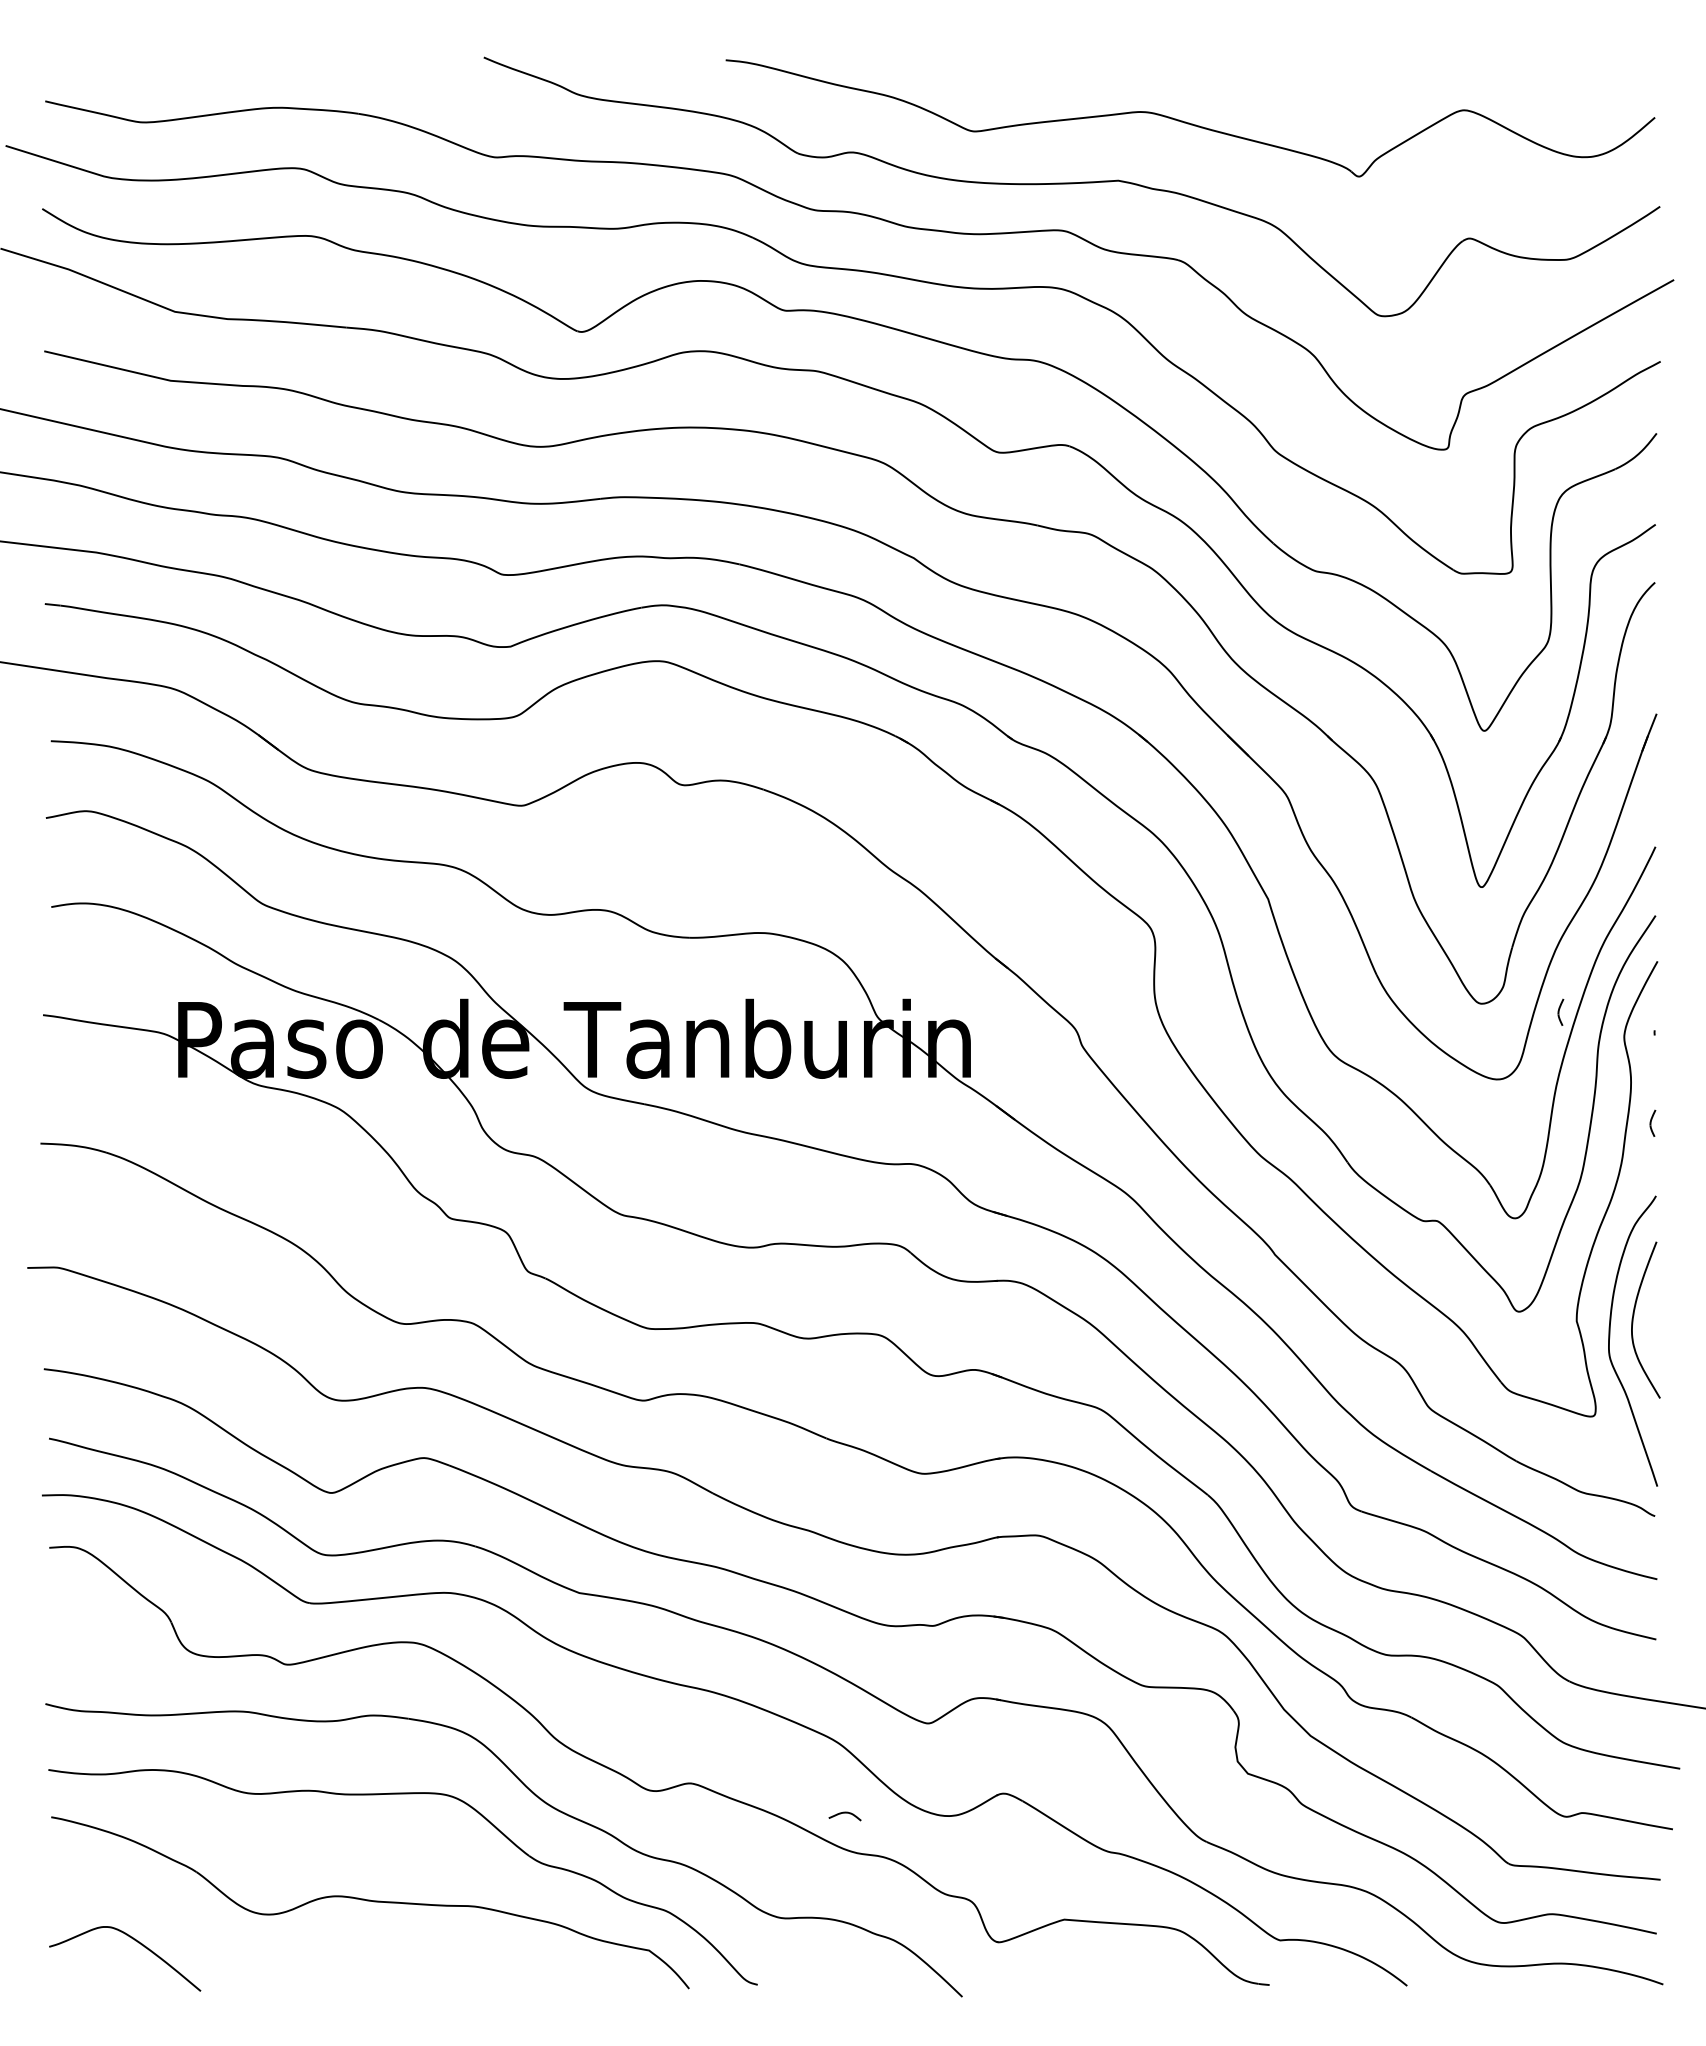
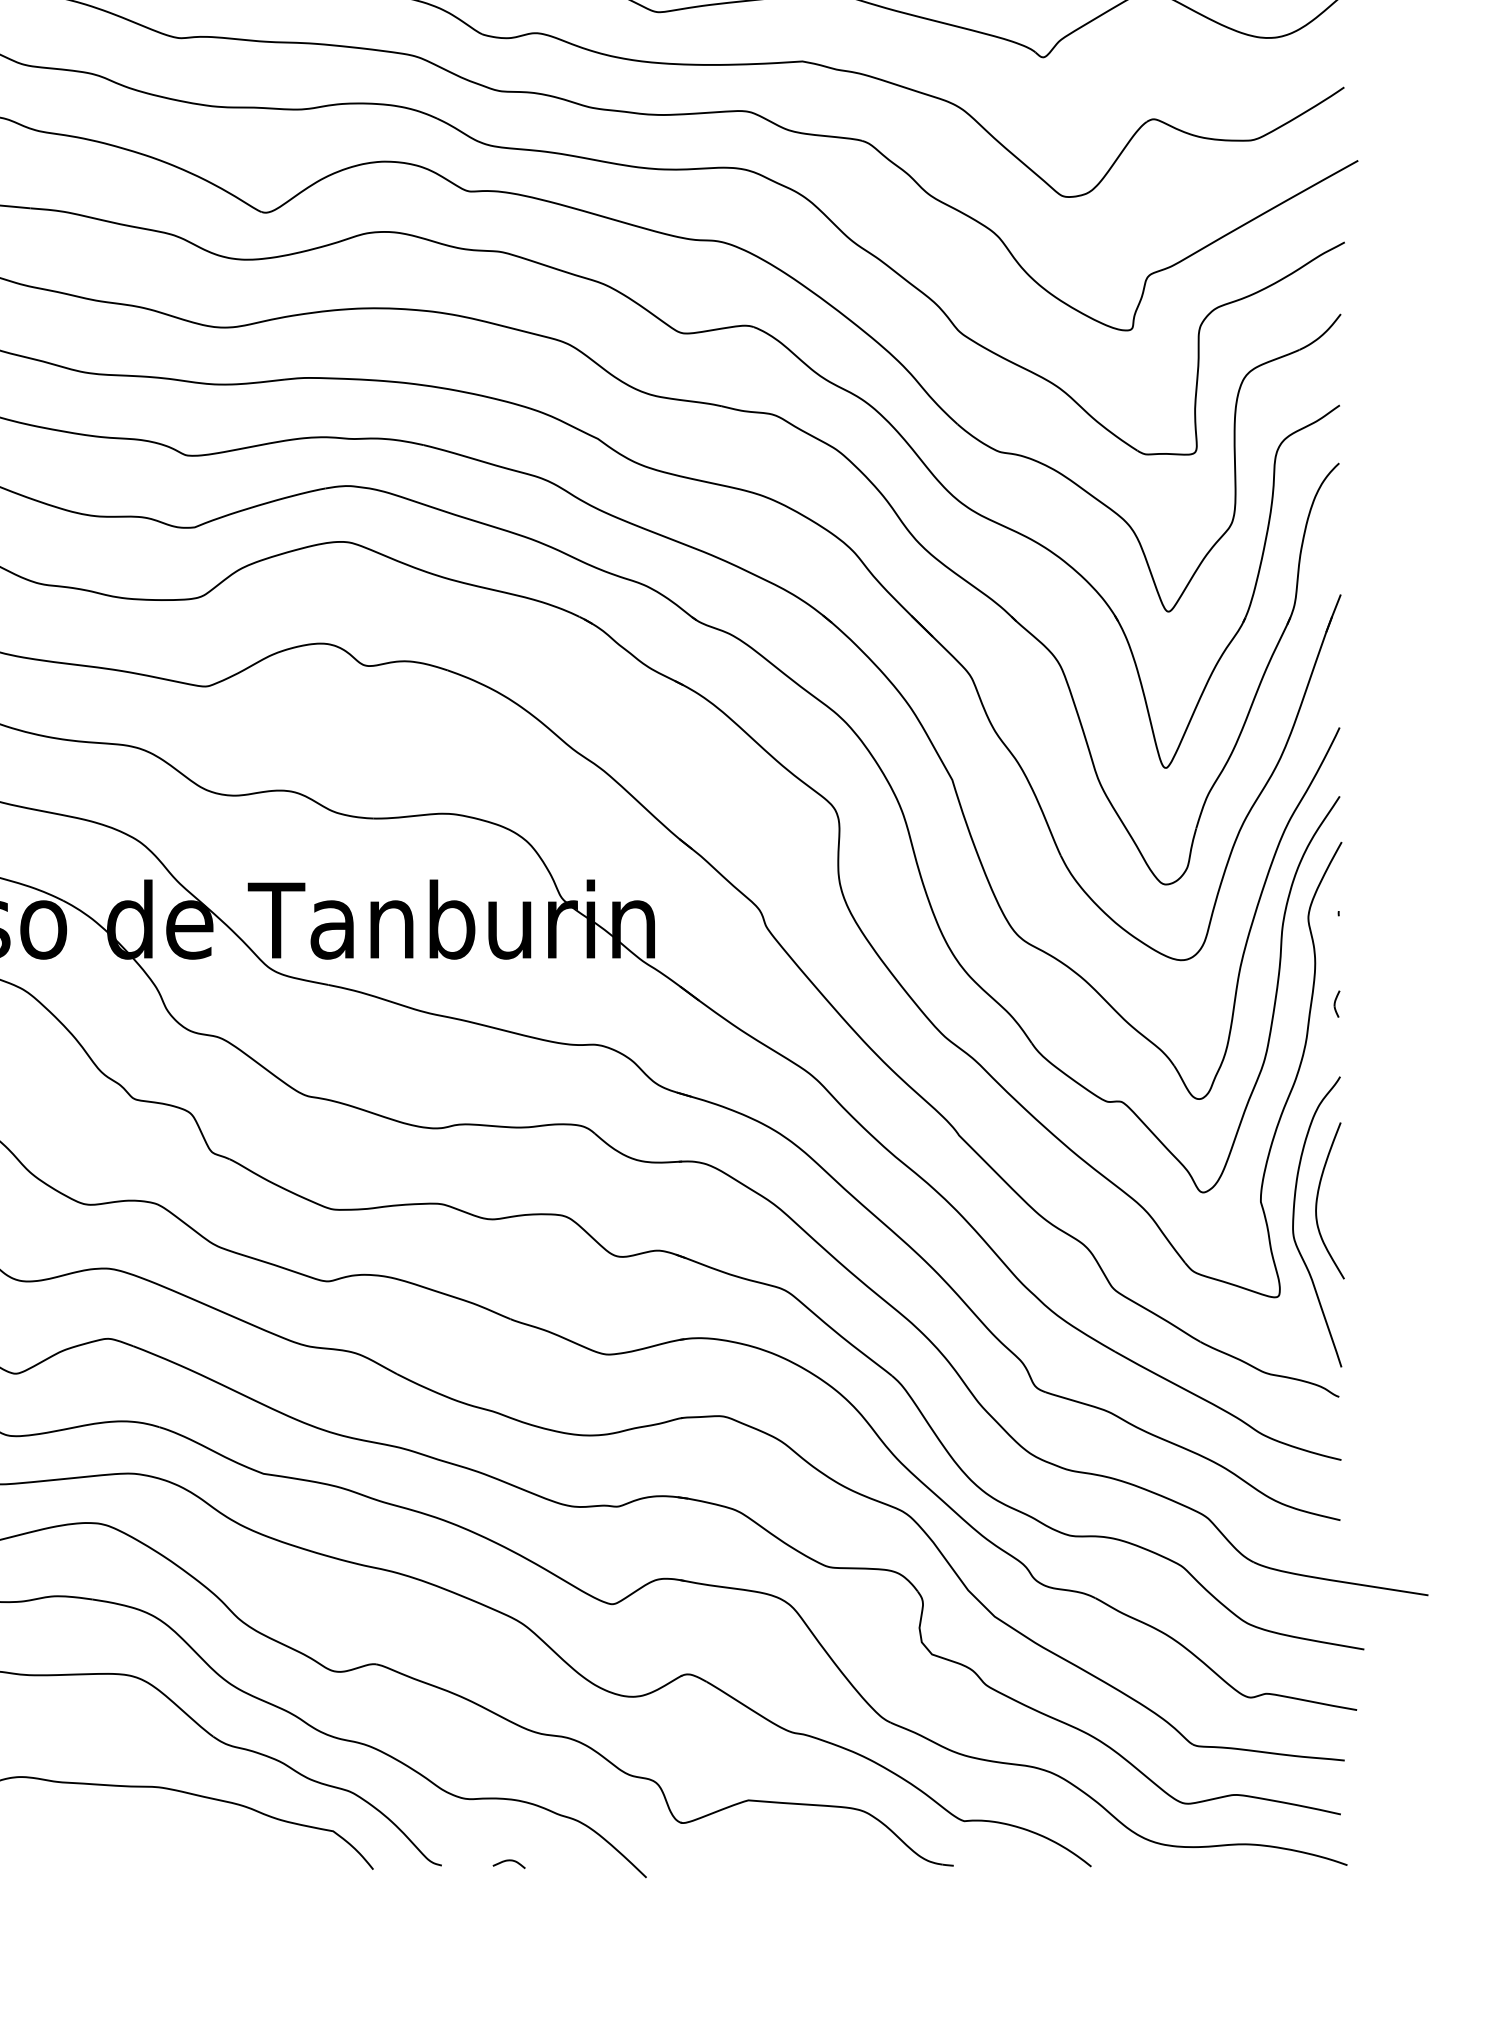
part: (1560, 1011) -> (1244, 892), removed
curve: (844, 1813) -> (508, 1861), moved

